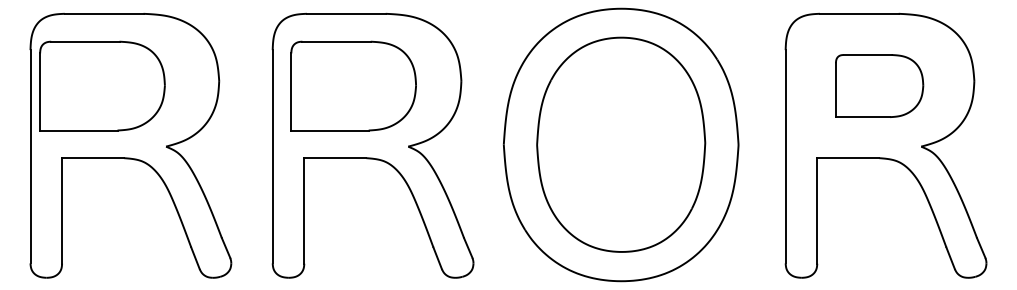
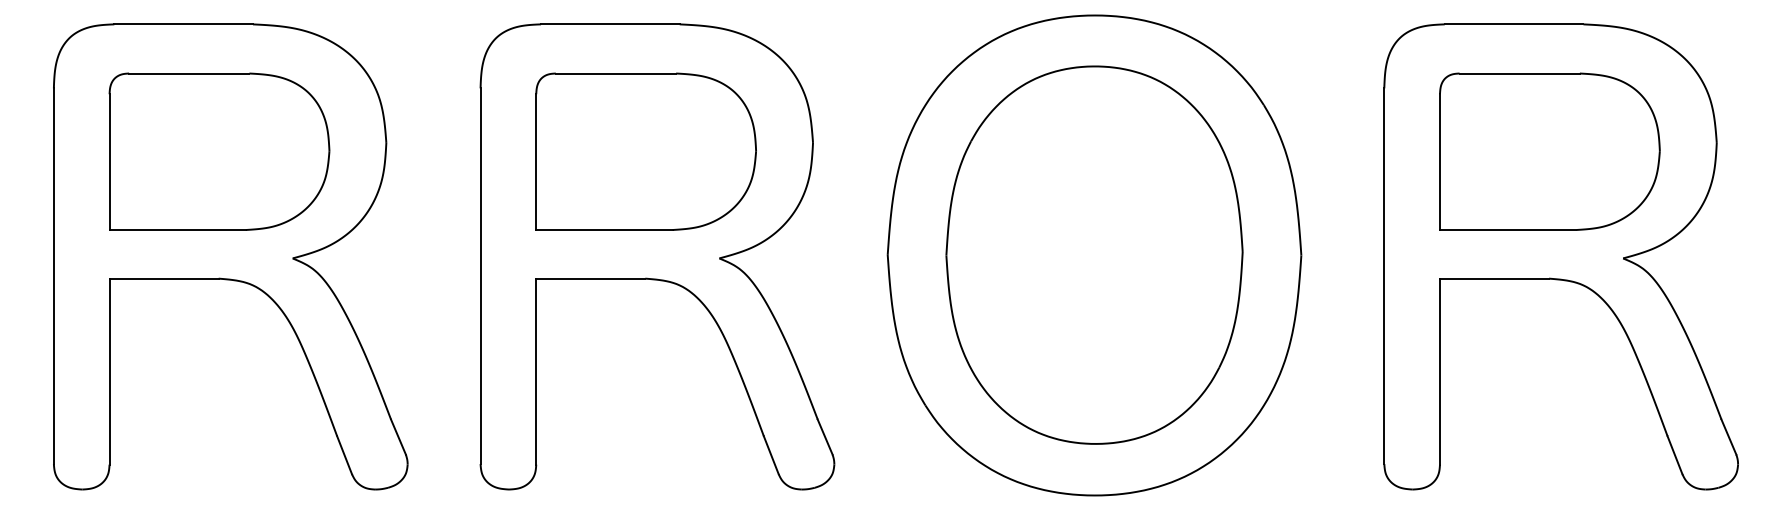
part: (102, 85) -> (219, 150), moved
part: (353, 85) -> (645, 150), moved
part: (879, 85) -> (1549, 150), size x1.43

